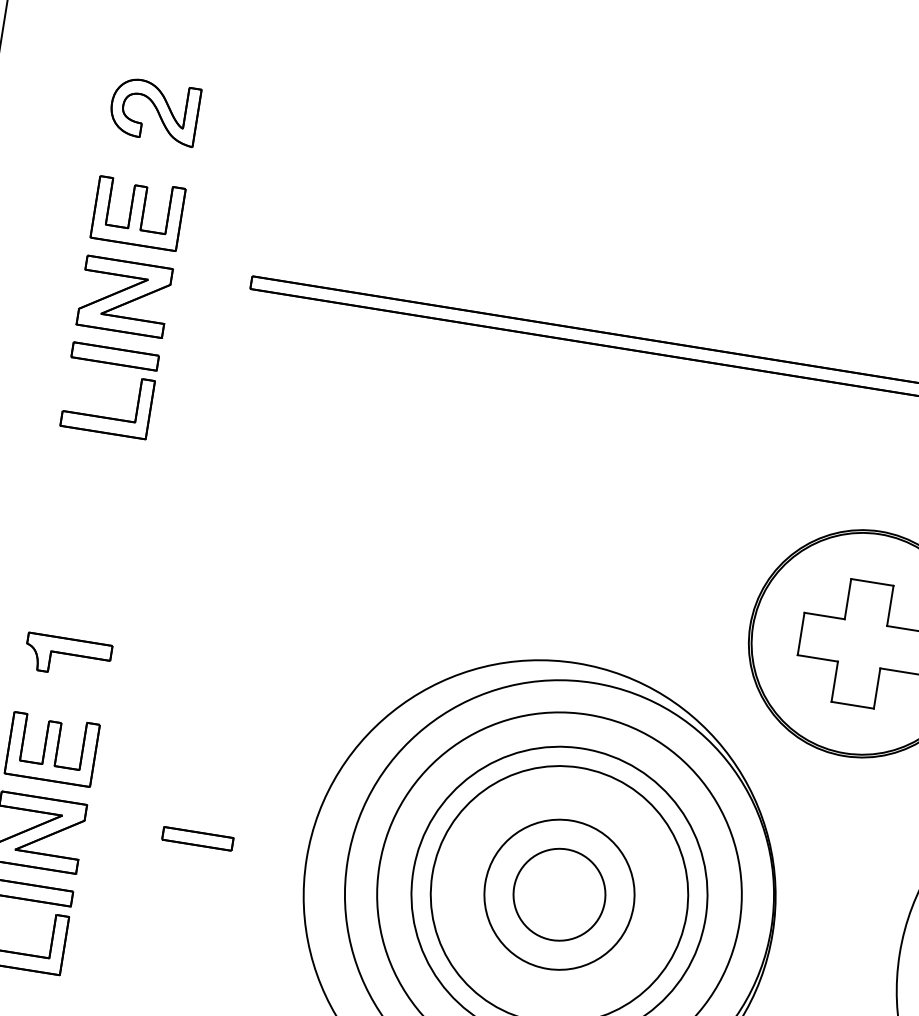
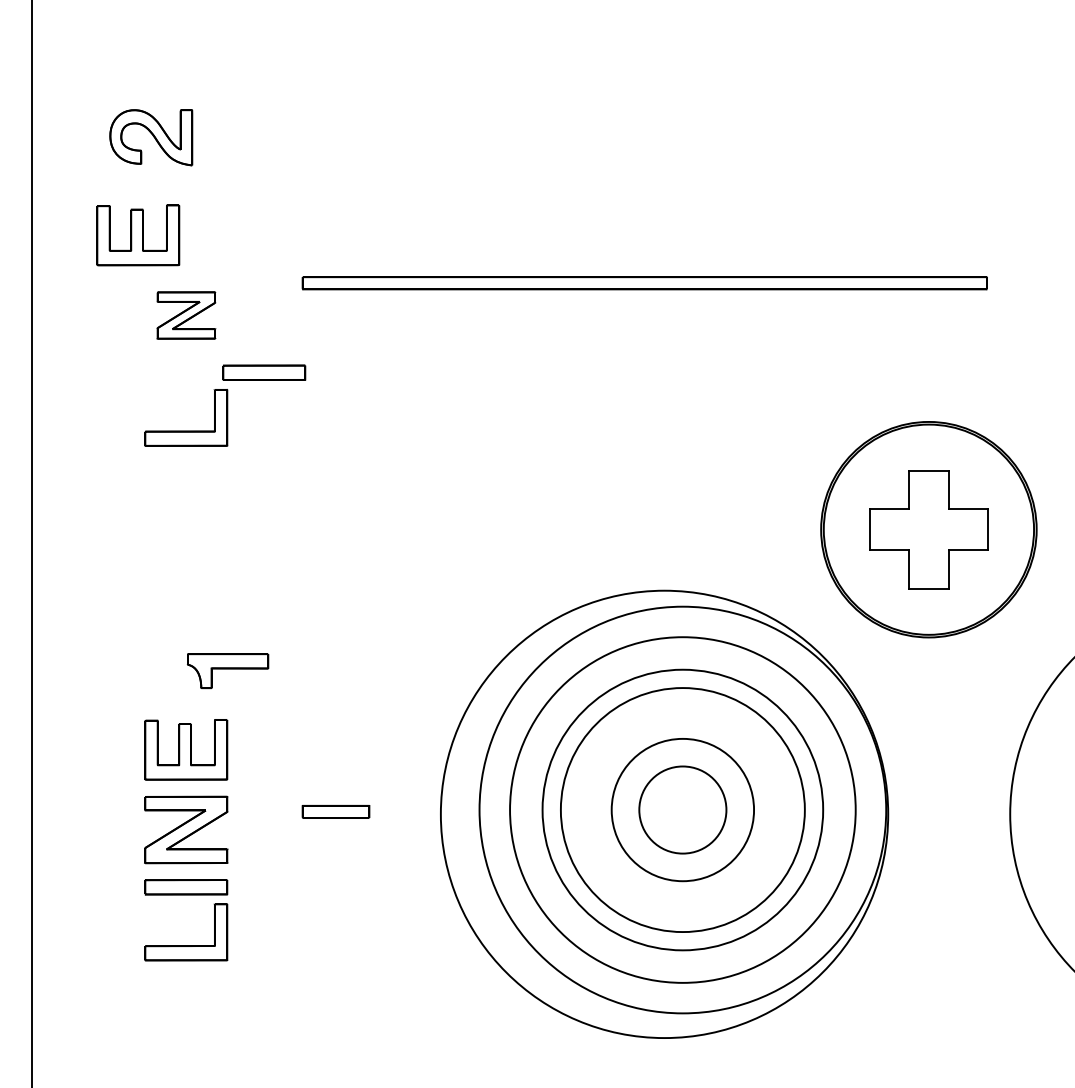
part: (154, 111) -> (151, 137), moved
part: (138, 213) -> (138, 235), moved
part: (124, 296) -> (186, 315), size x0.7
part: (115, 356) -> (264, 372), moved
part: (68, 656) -> (228, 670), moved

